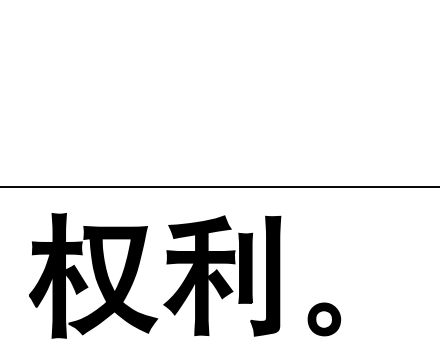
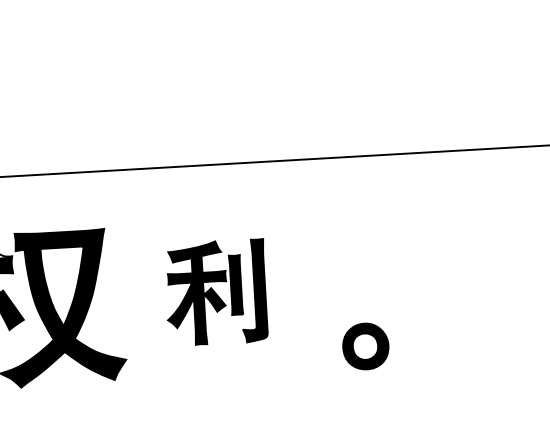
part: (222, 275) -> (216, 292), size x0.6

